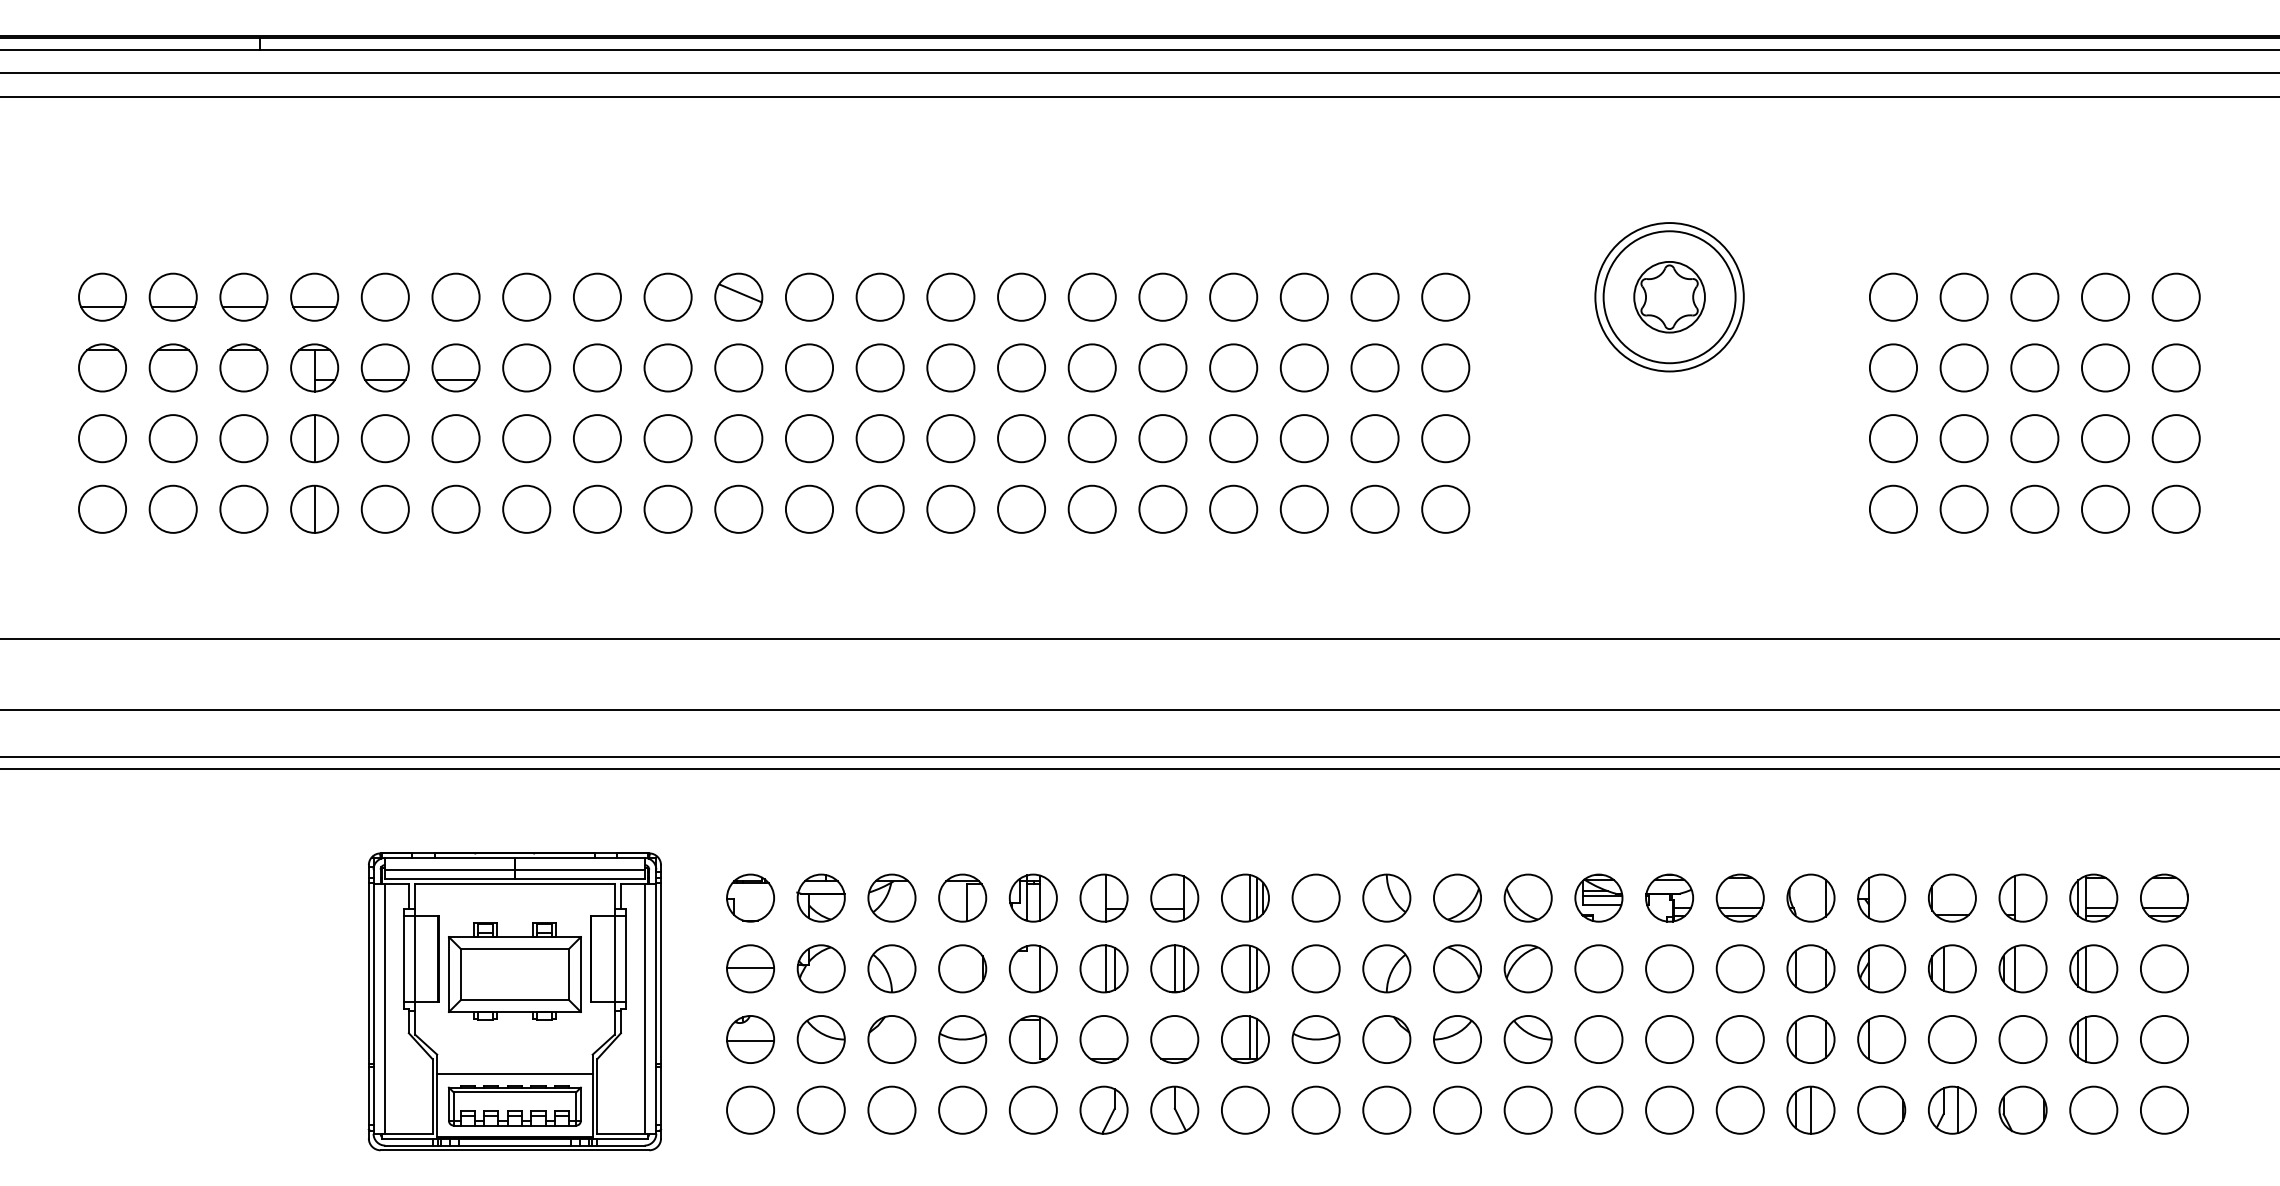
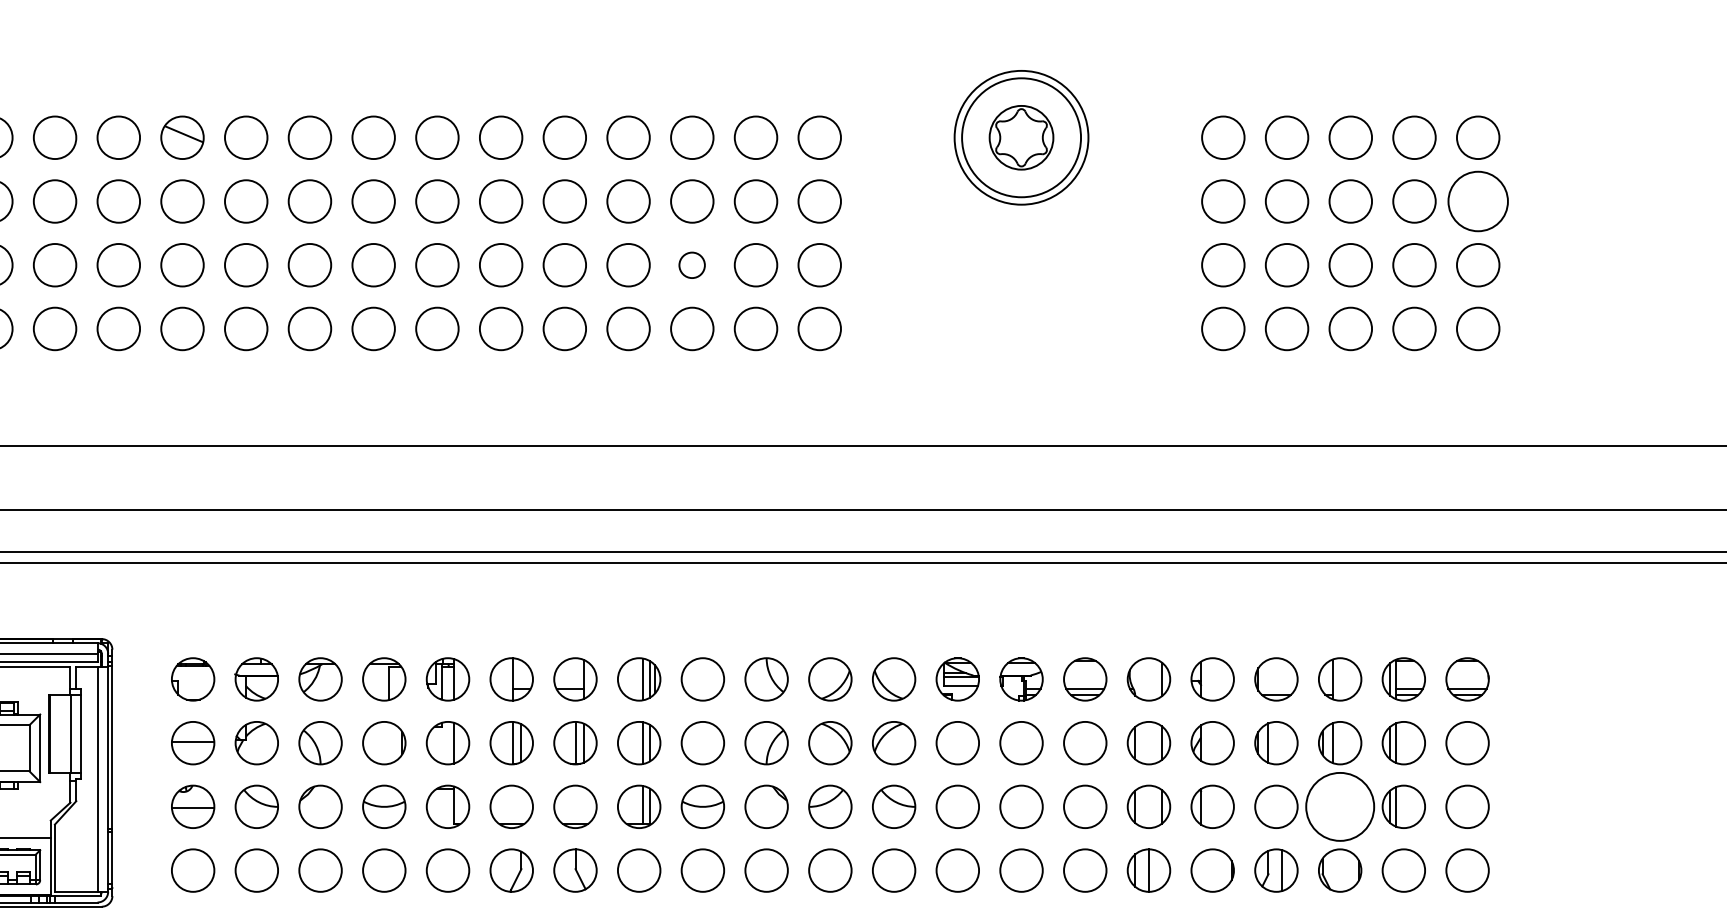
circle: (2175, 367) -> (1477, 201), size x1.4
circle: (1303, 438) -> (691, 265), size x0.6
circle: (2022, 1039) -> (1339, 806), size x1.6

